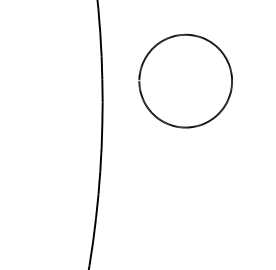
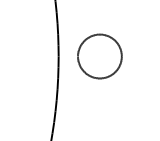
part: (184, 81) -> (99, 56), moved

